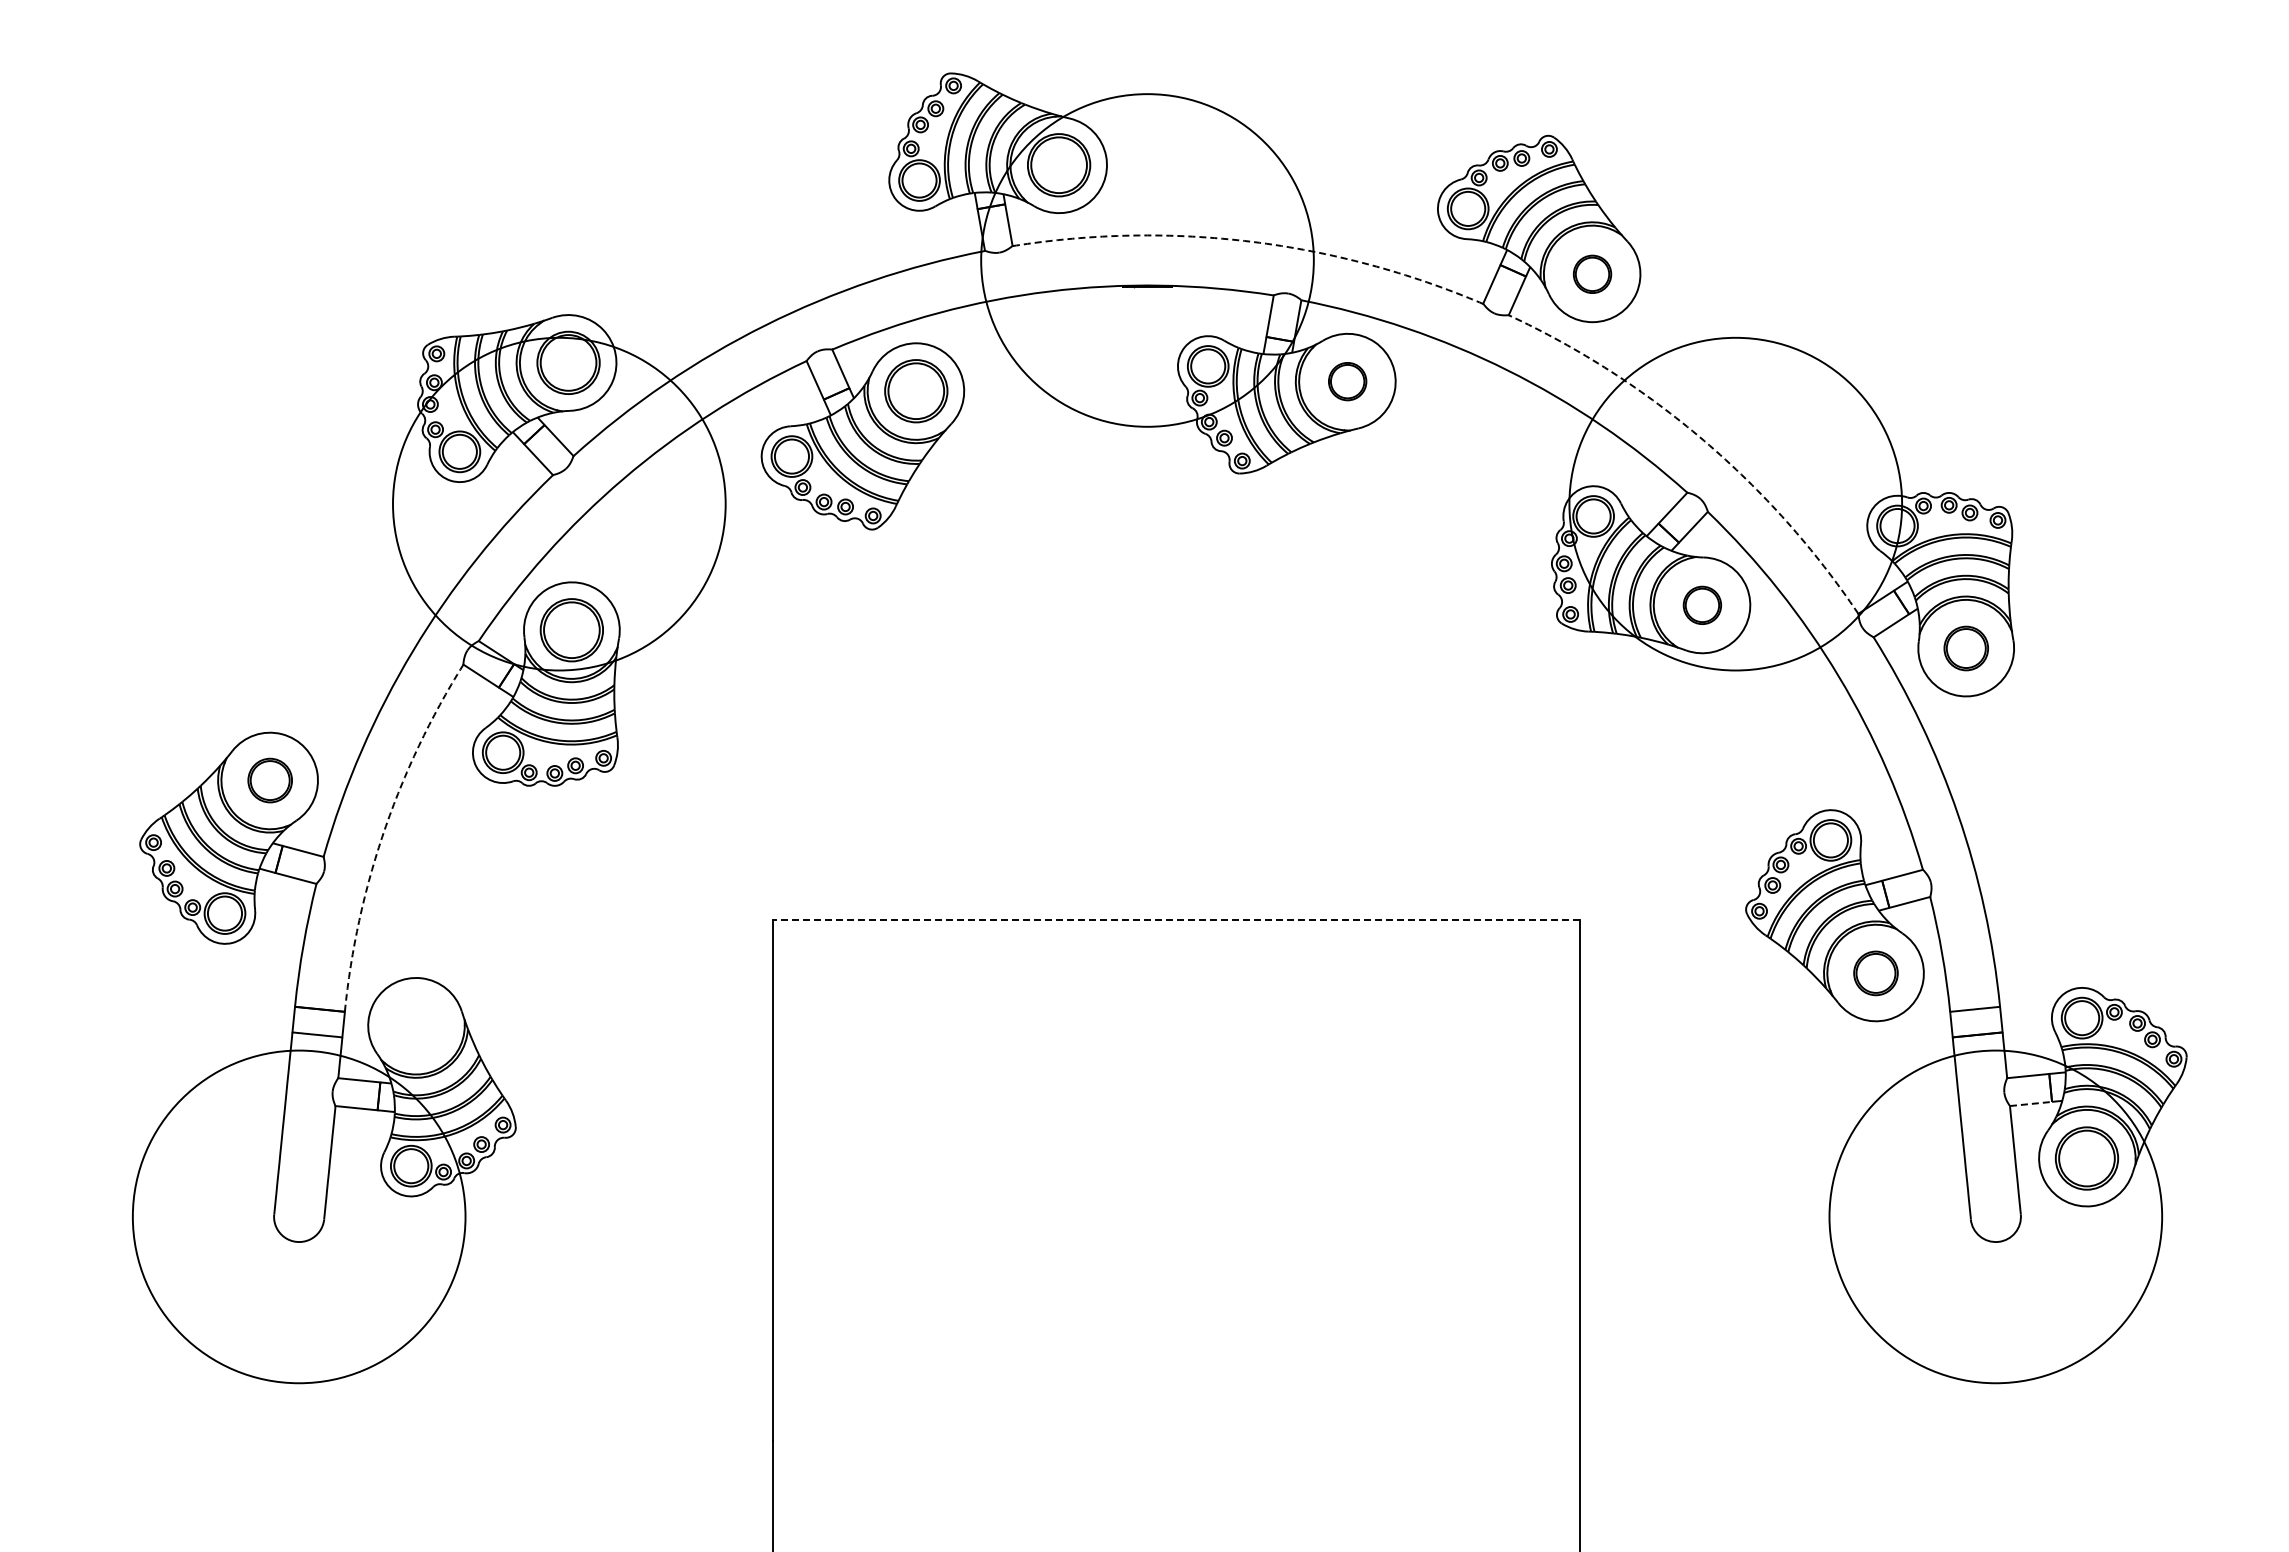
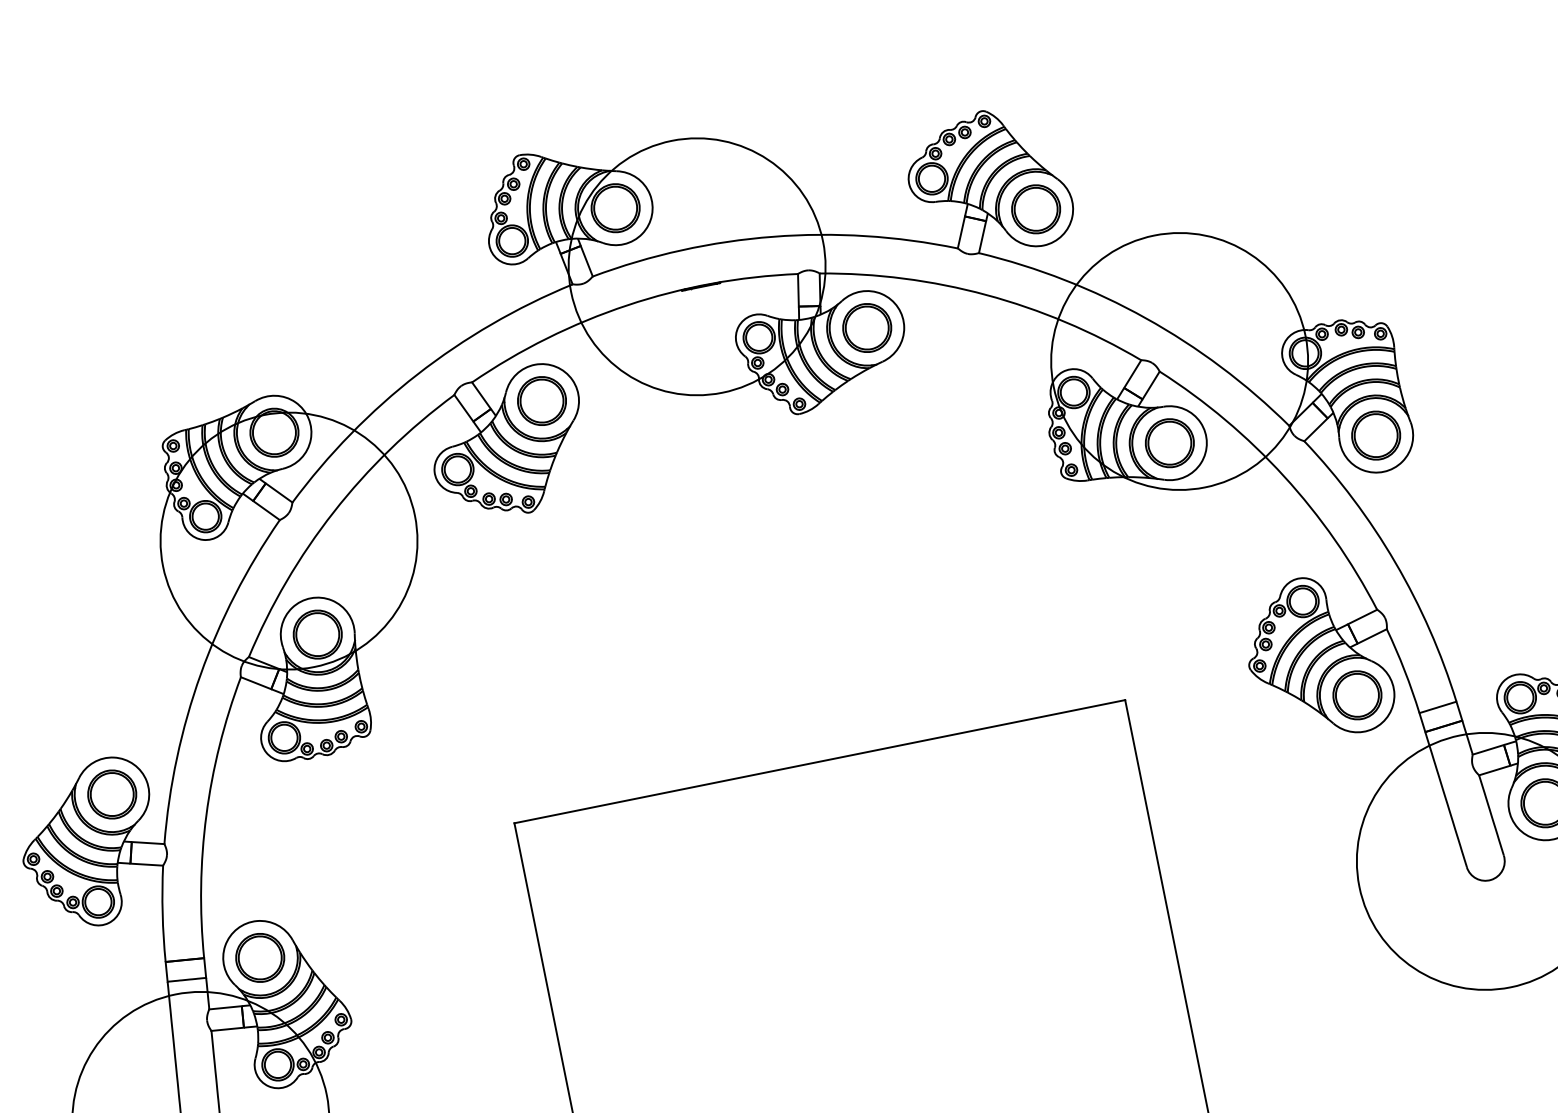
arc: (1251, 241) -> (772, 236), dashed -> solid
part: (1592, 274) -> (1036, 209), size x1.67
part: (1347, 381) -> (866, 327), size x1.67
arc: (1703, 440) -> (1145, 318), dashed -> solid
part: (1702, 605) -> (1169, 443), size x1.67
part: (1966, 648) -> (1376, 435), size x1.43
part: (270, 780) -> (112, 794), size x1.43
arc: (384, 831) -> (206, 815), dashed -> solid
line: (1176, 920) -> (819, 762), dashed -> solid
part: (1875, 973) -> (1357, 695), size x1.43
part: (416, 1025) -> (260, 957), added
line: (2031, 1103) -> (1495, 770), dashed -> solid

